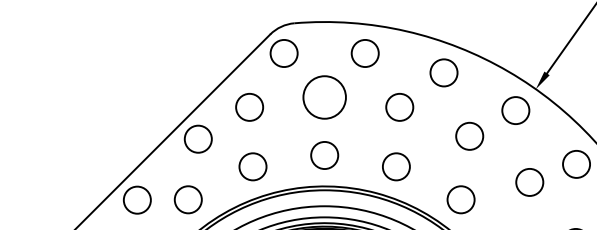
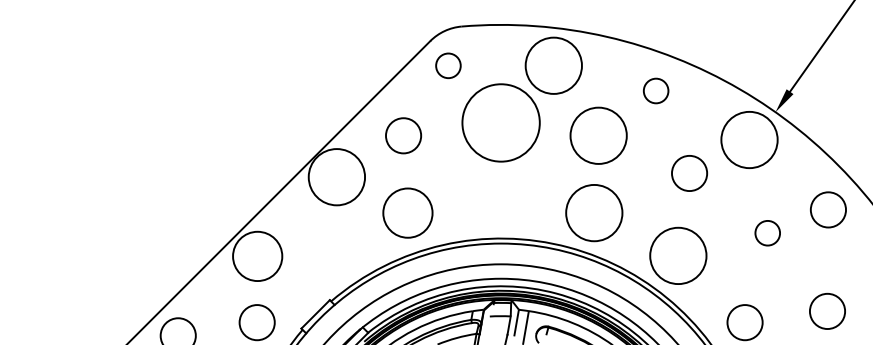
circle: (284, 53) -> (448, 65), size x0.7
circle: (365, 53) -> (553, 65), size x1.6
circle: (443, 72) -> (655, 90), size x0.7
circle: (324, 97) -> (500, 122), size x1.4
circle: (399, 107) -> (598, 135), size x1.6
circle: (515, 110) -> (749, 139), size x1.6
circle: (198, 138) -> (336, 176), size x1.6
circle: (324, 154) -> (500, 197), removed
circle: (252, 166) -> (407, 212), size x1.4
circle: (395, 166) -> (593, 212), size x1.6
circle: (529, 181) -> (767, 232), size x0.7
circle: (188, 199) -> (323, 255), removed
circle: (460, 199) -> (677, 255), size x1.6
circle: (137, 200) -> (257, 256), size x1.4

